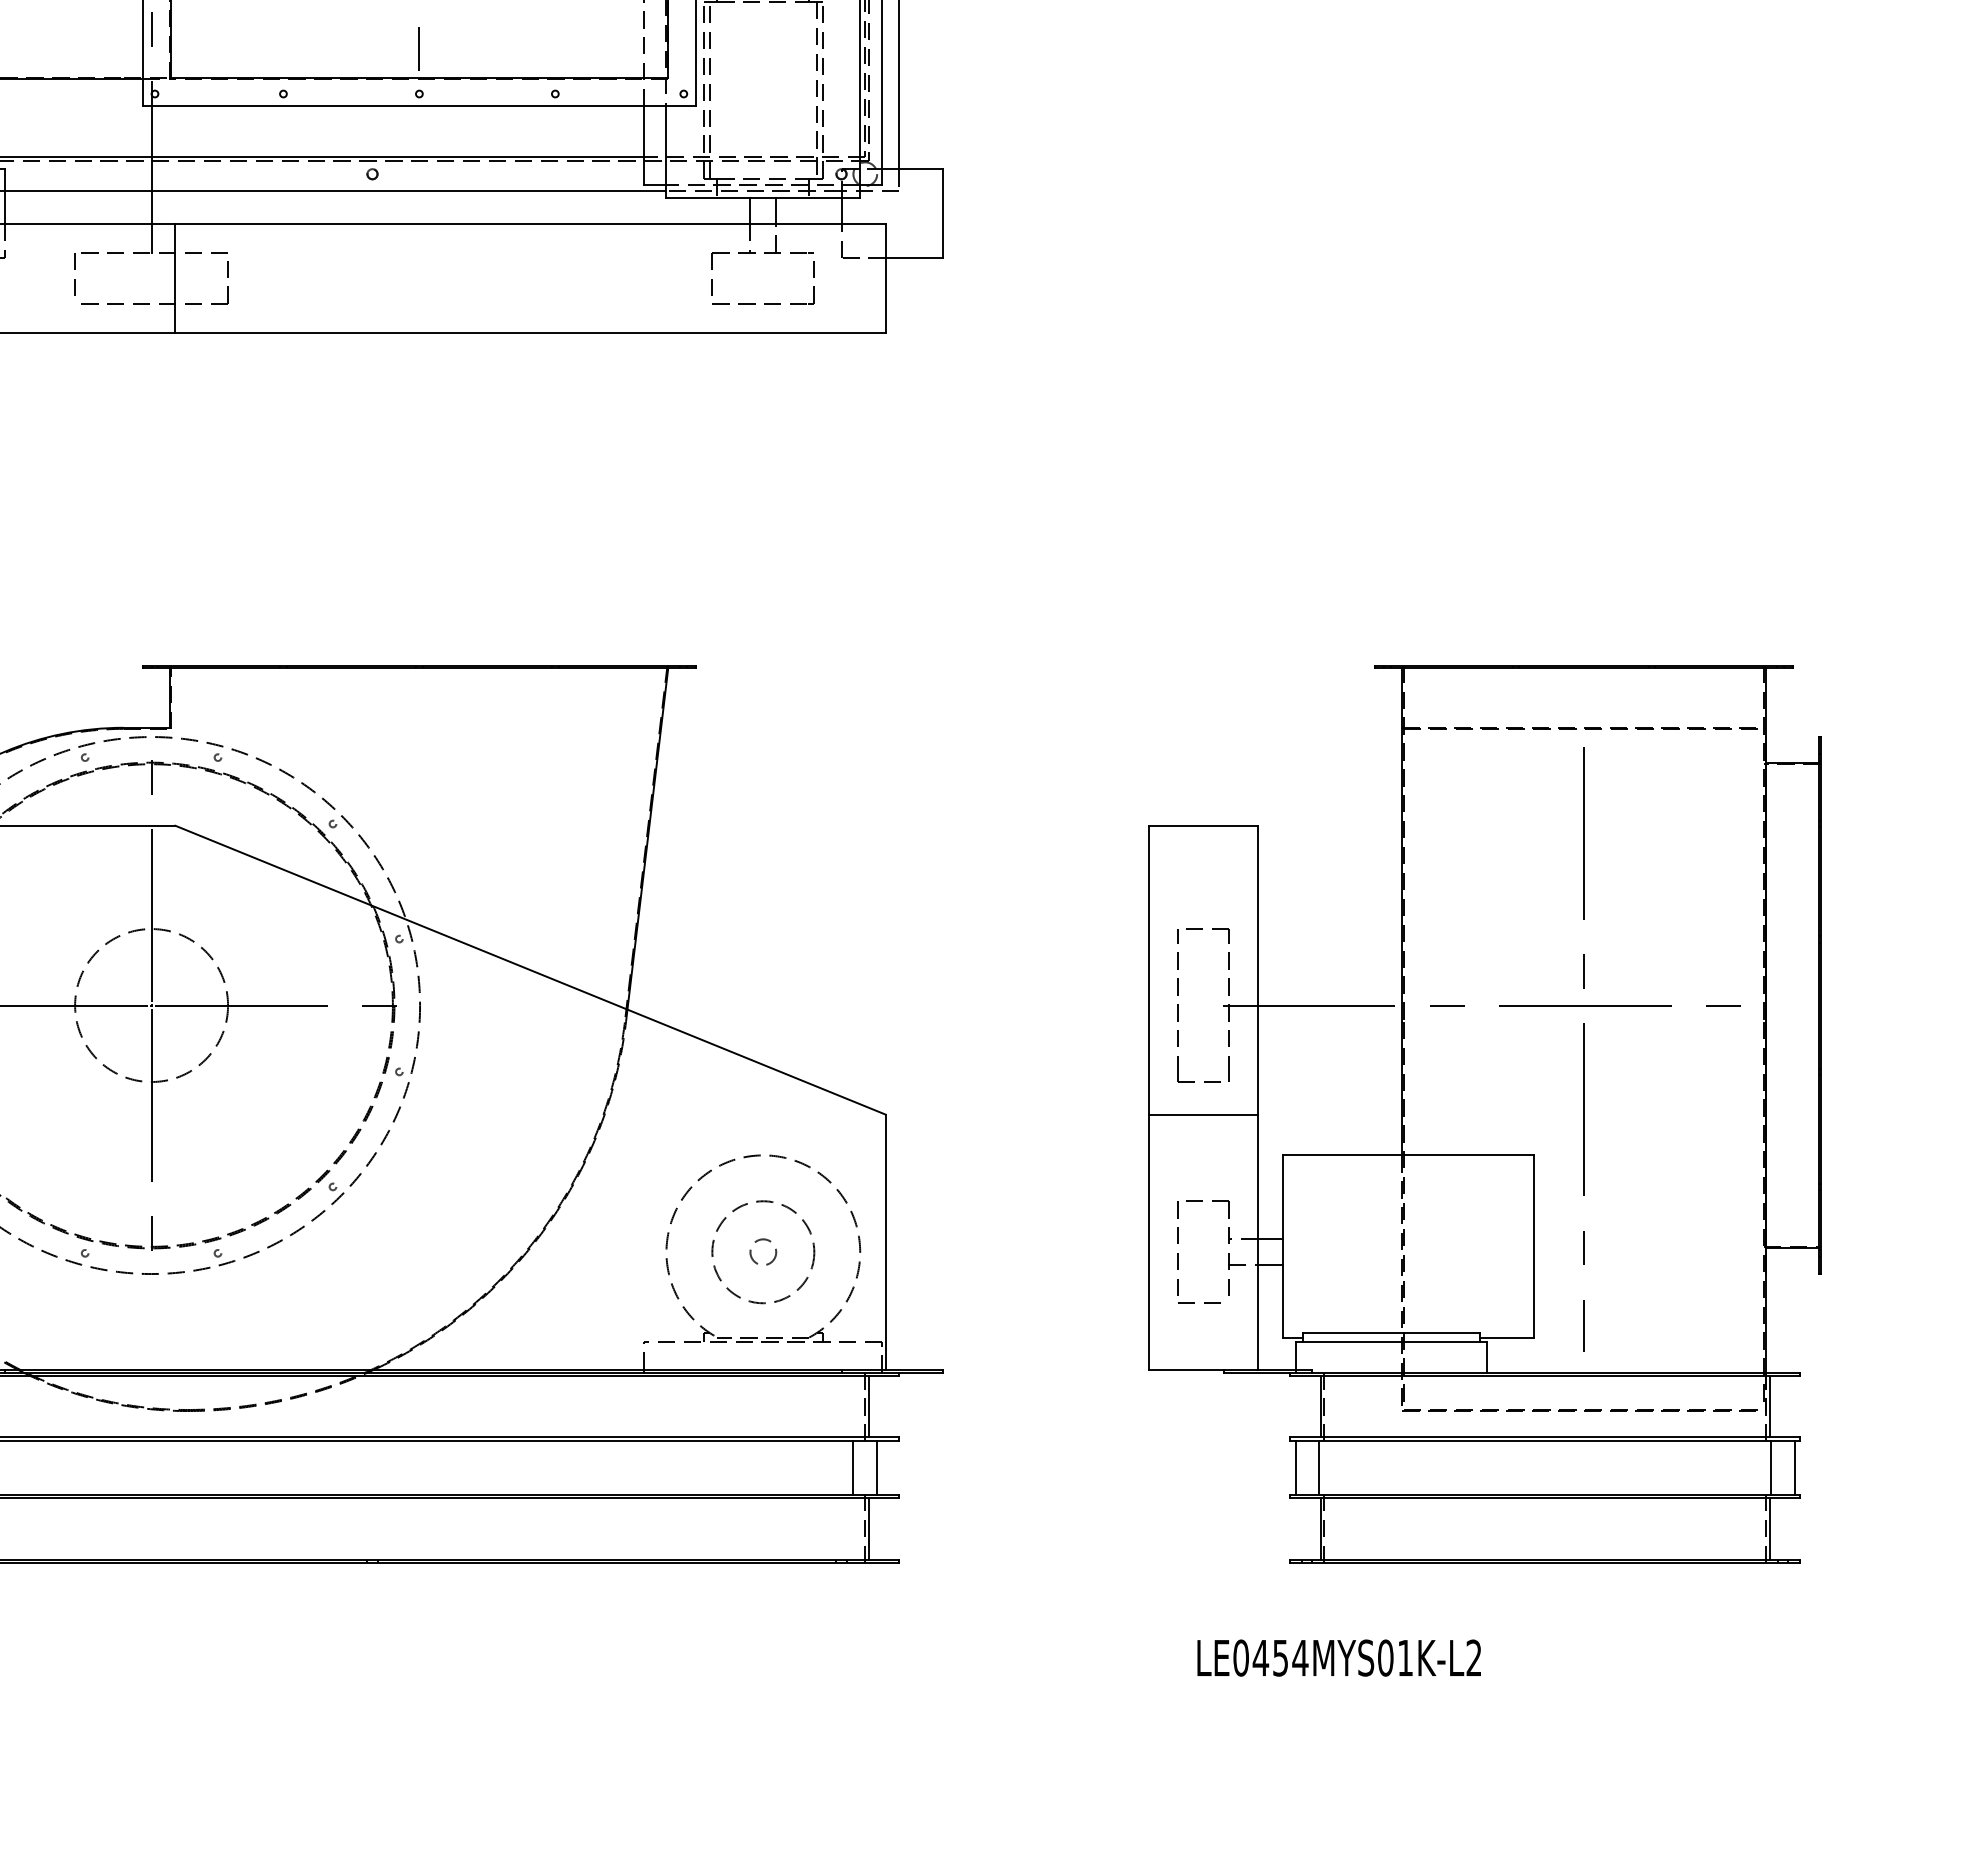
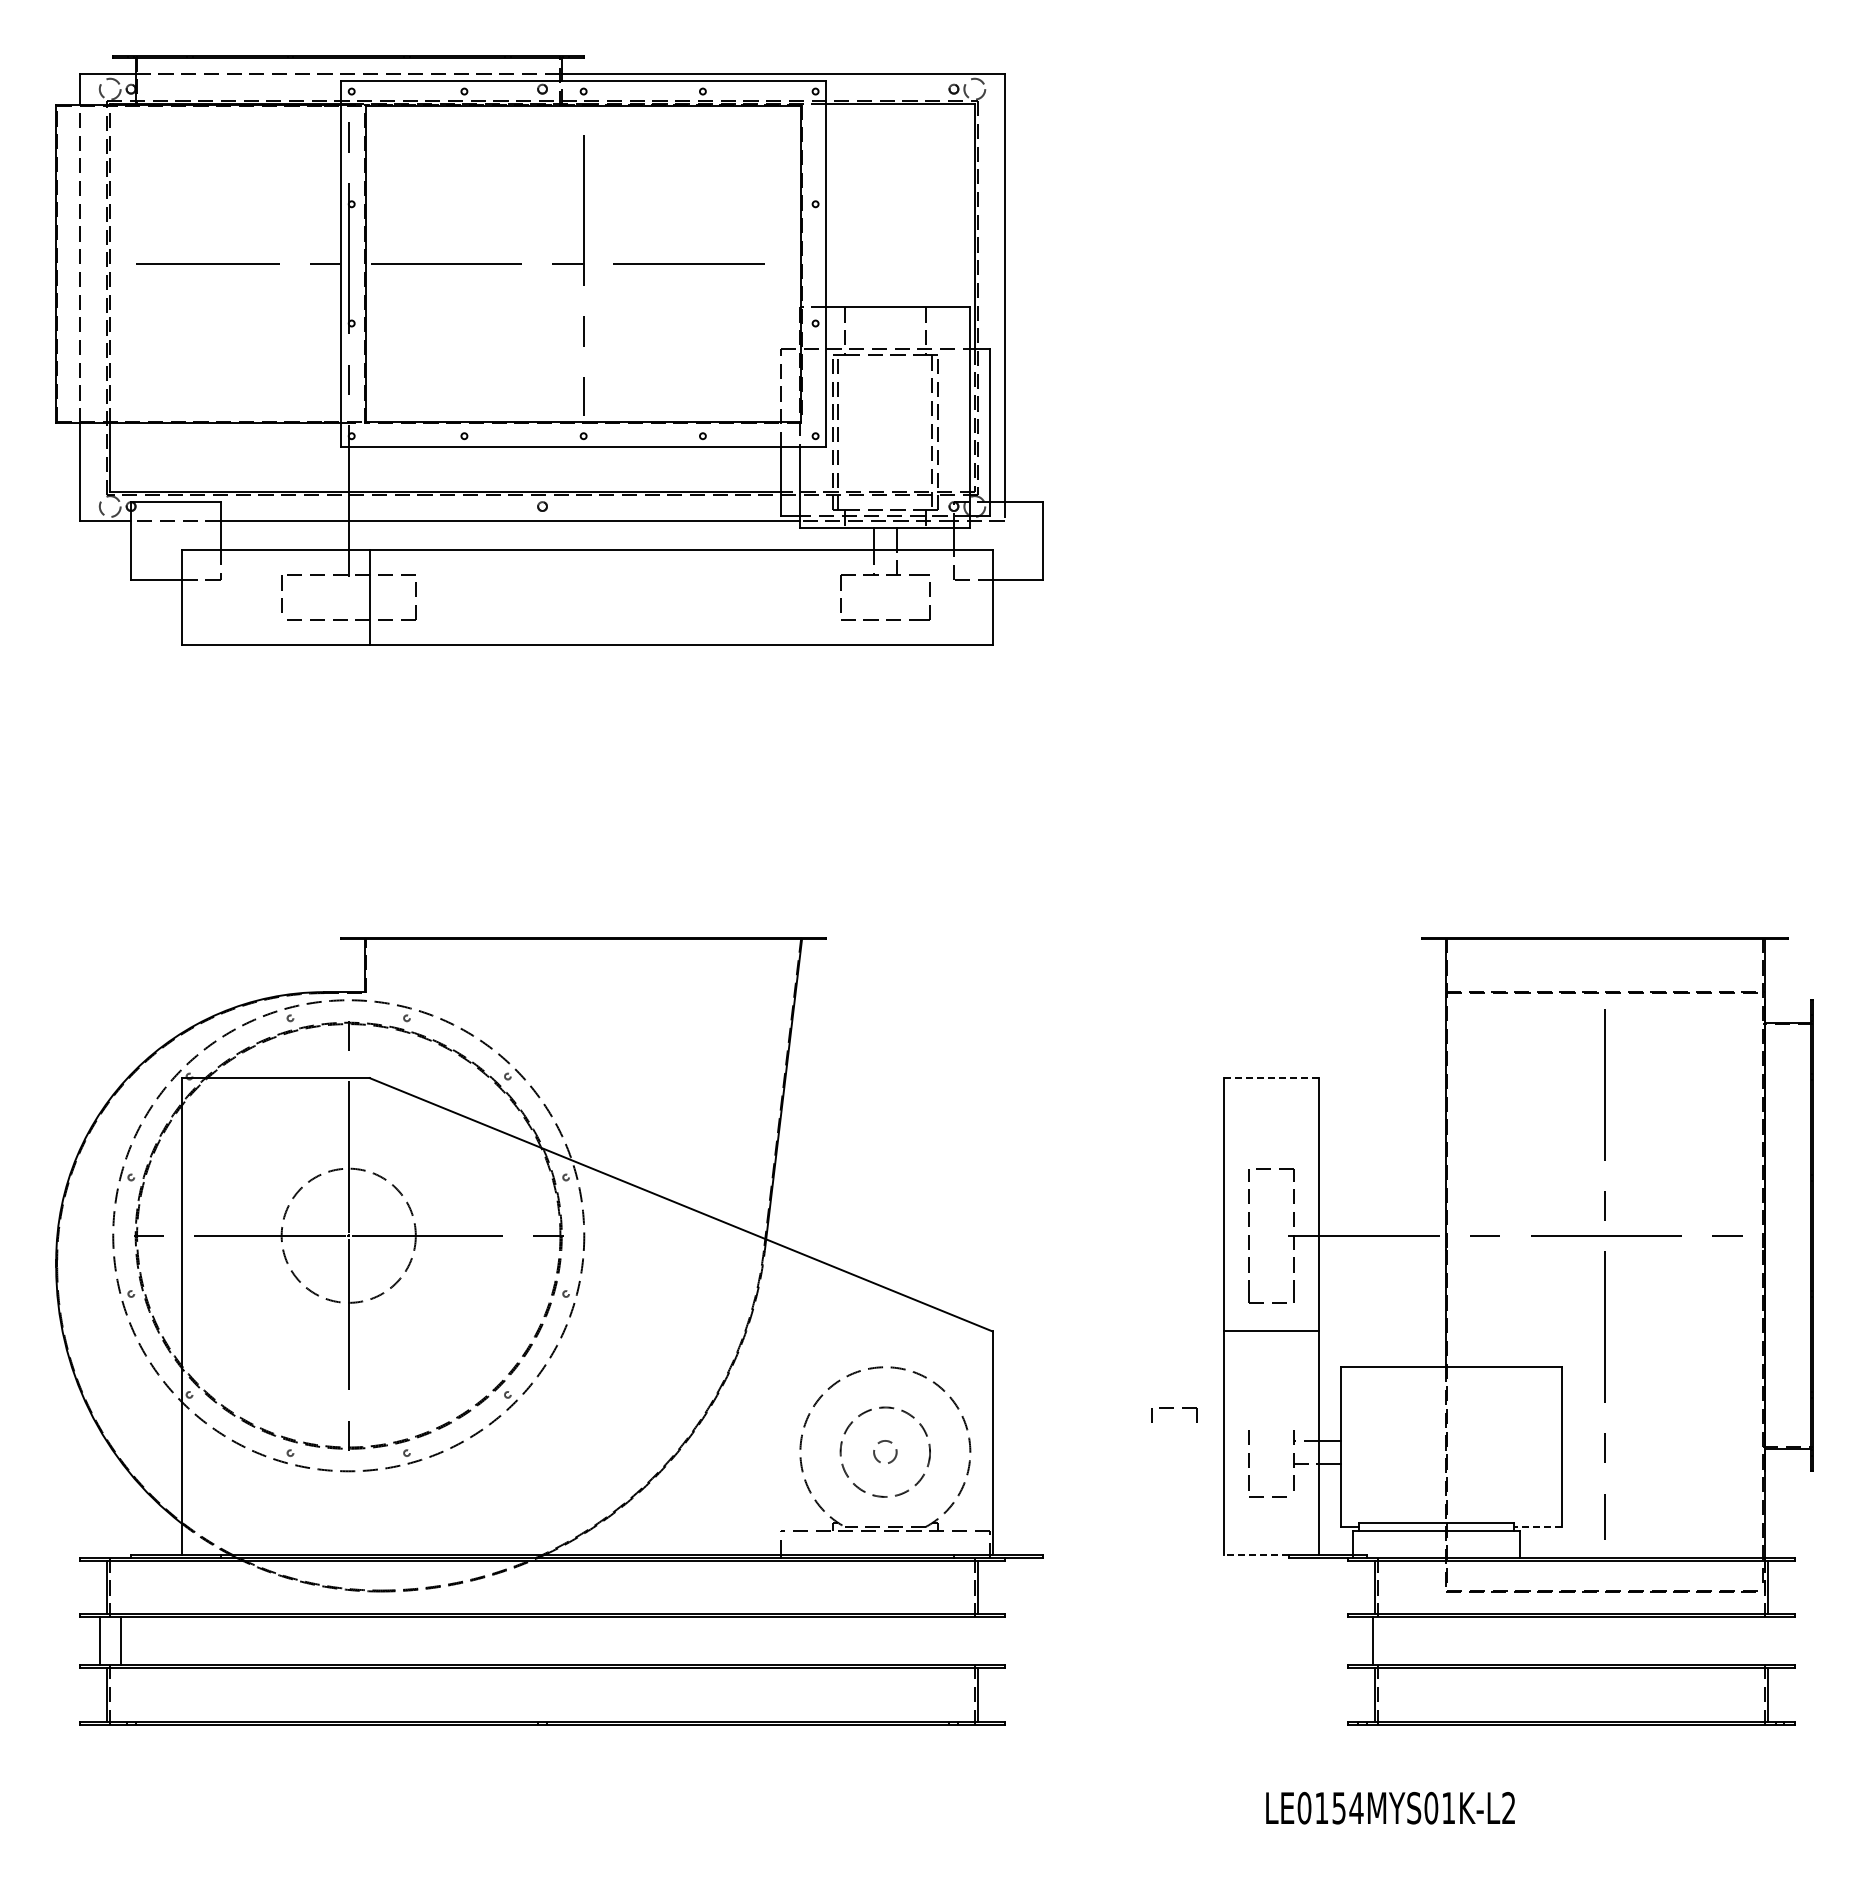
line: (1203, 826) -> (1271, 1078), solid -> dashed
part: (1202, 1202) -> (1173, 1408), moved
line: (1506, 1336) -> (1537, 1526), solid -> dashed
line: (1186, 1370) -> (1256, 1555), solid -> dashed
line: (853, 1468) -> (964, 1641), removed
line: (877, 1468) -> (985, 1641), removed
line: (1295, 1468) -> (1352, 1641), removed
line: (1771, 1468) -> (1769, 1641), removed
line: (1795, 1468) -> (1790, 1641), removed
text: (1260, 1657) -> (1321, 1807), LE0454MYS01K-L2 -> LE0154MYS01K-L2

